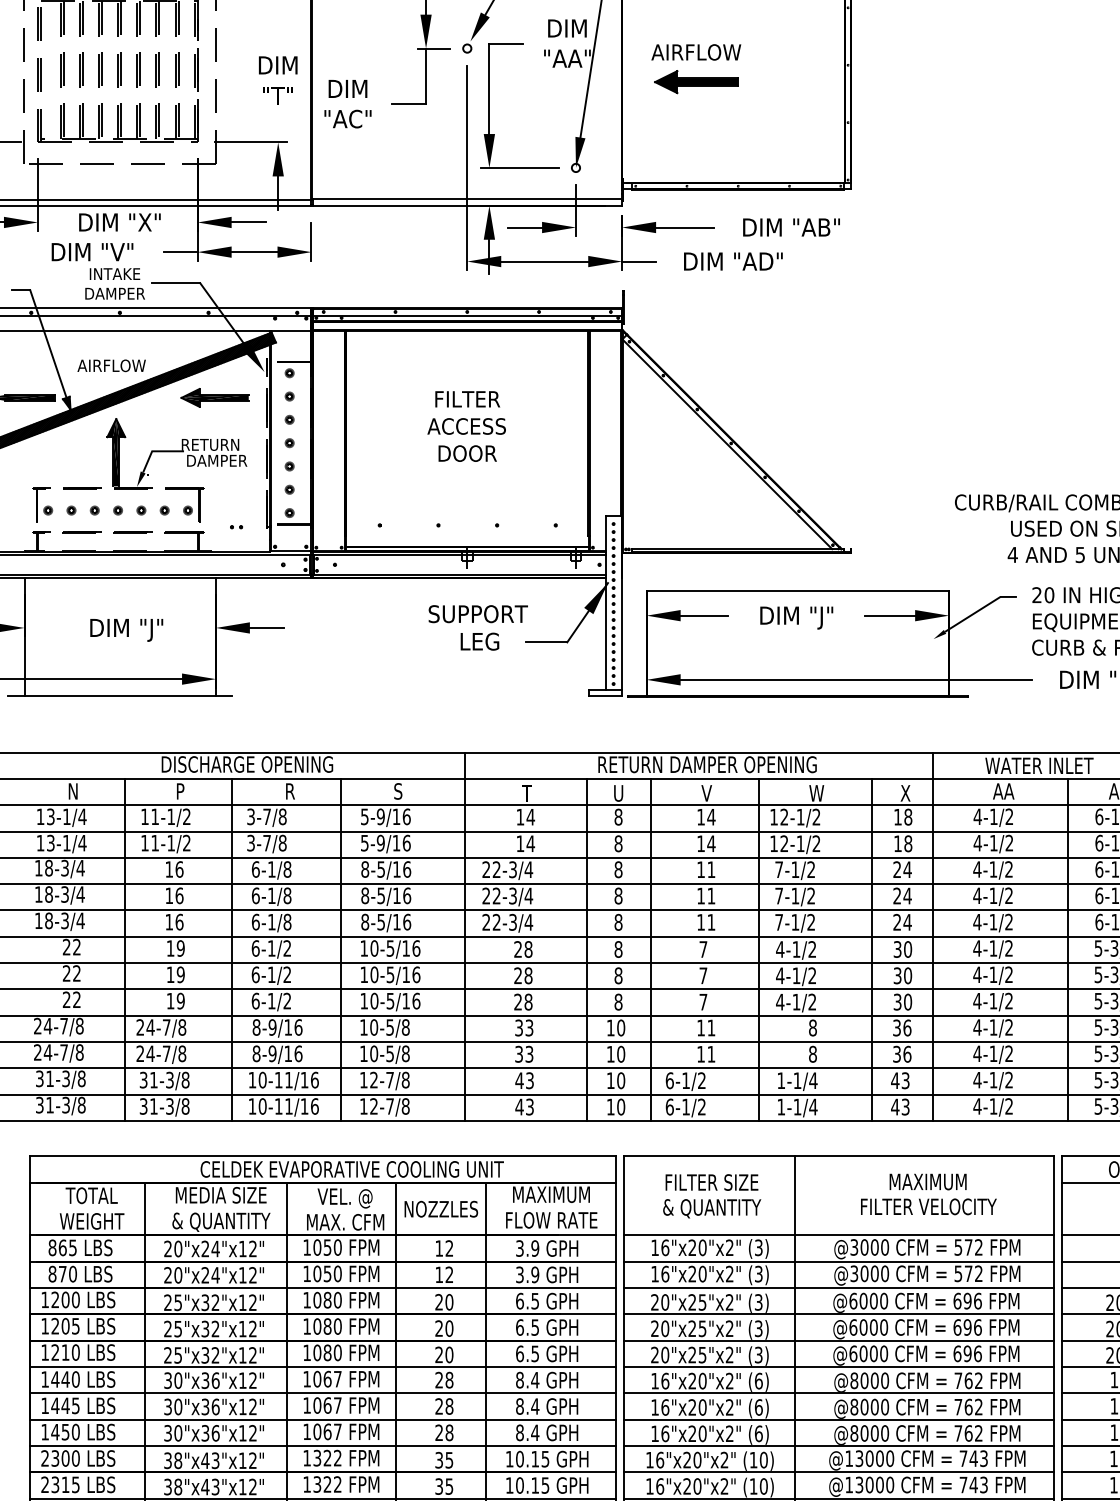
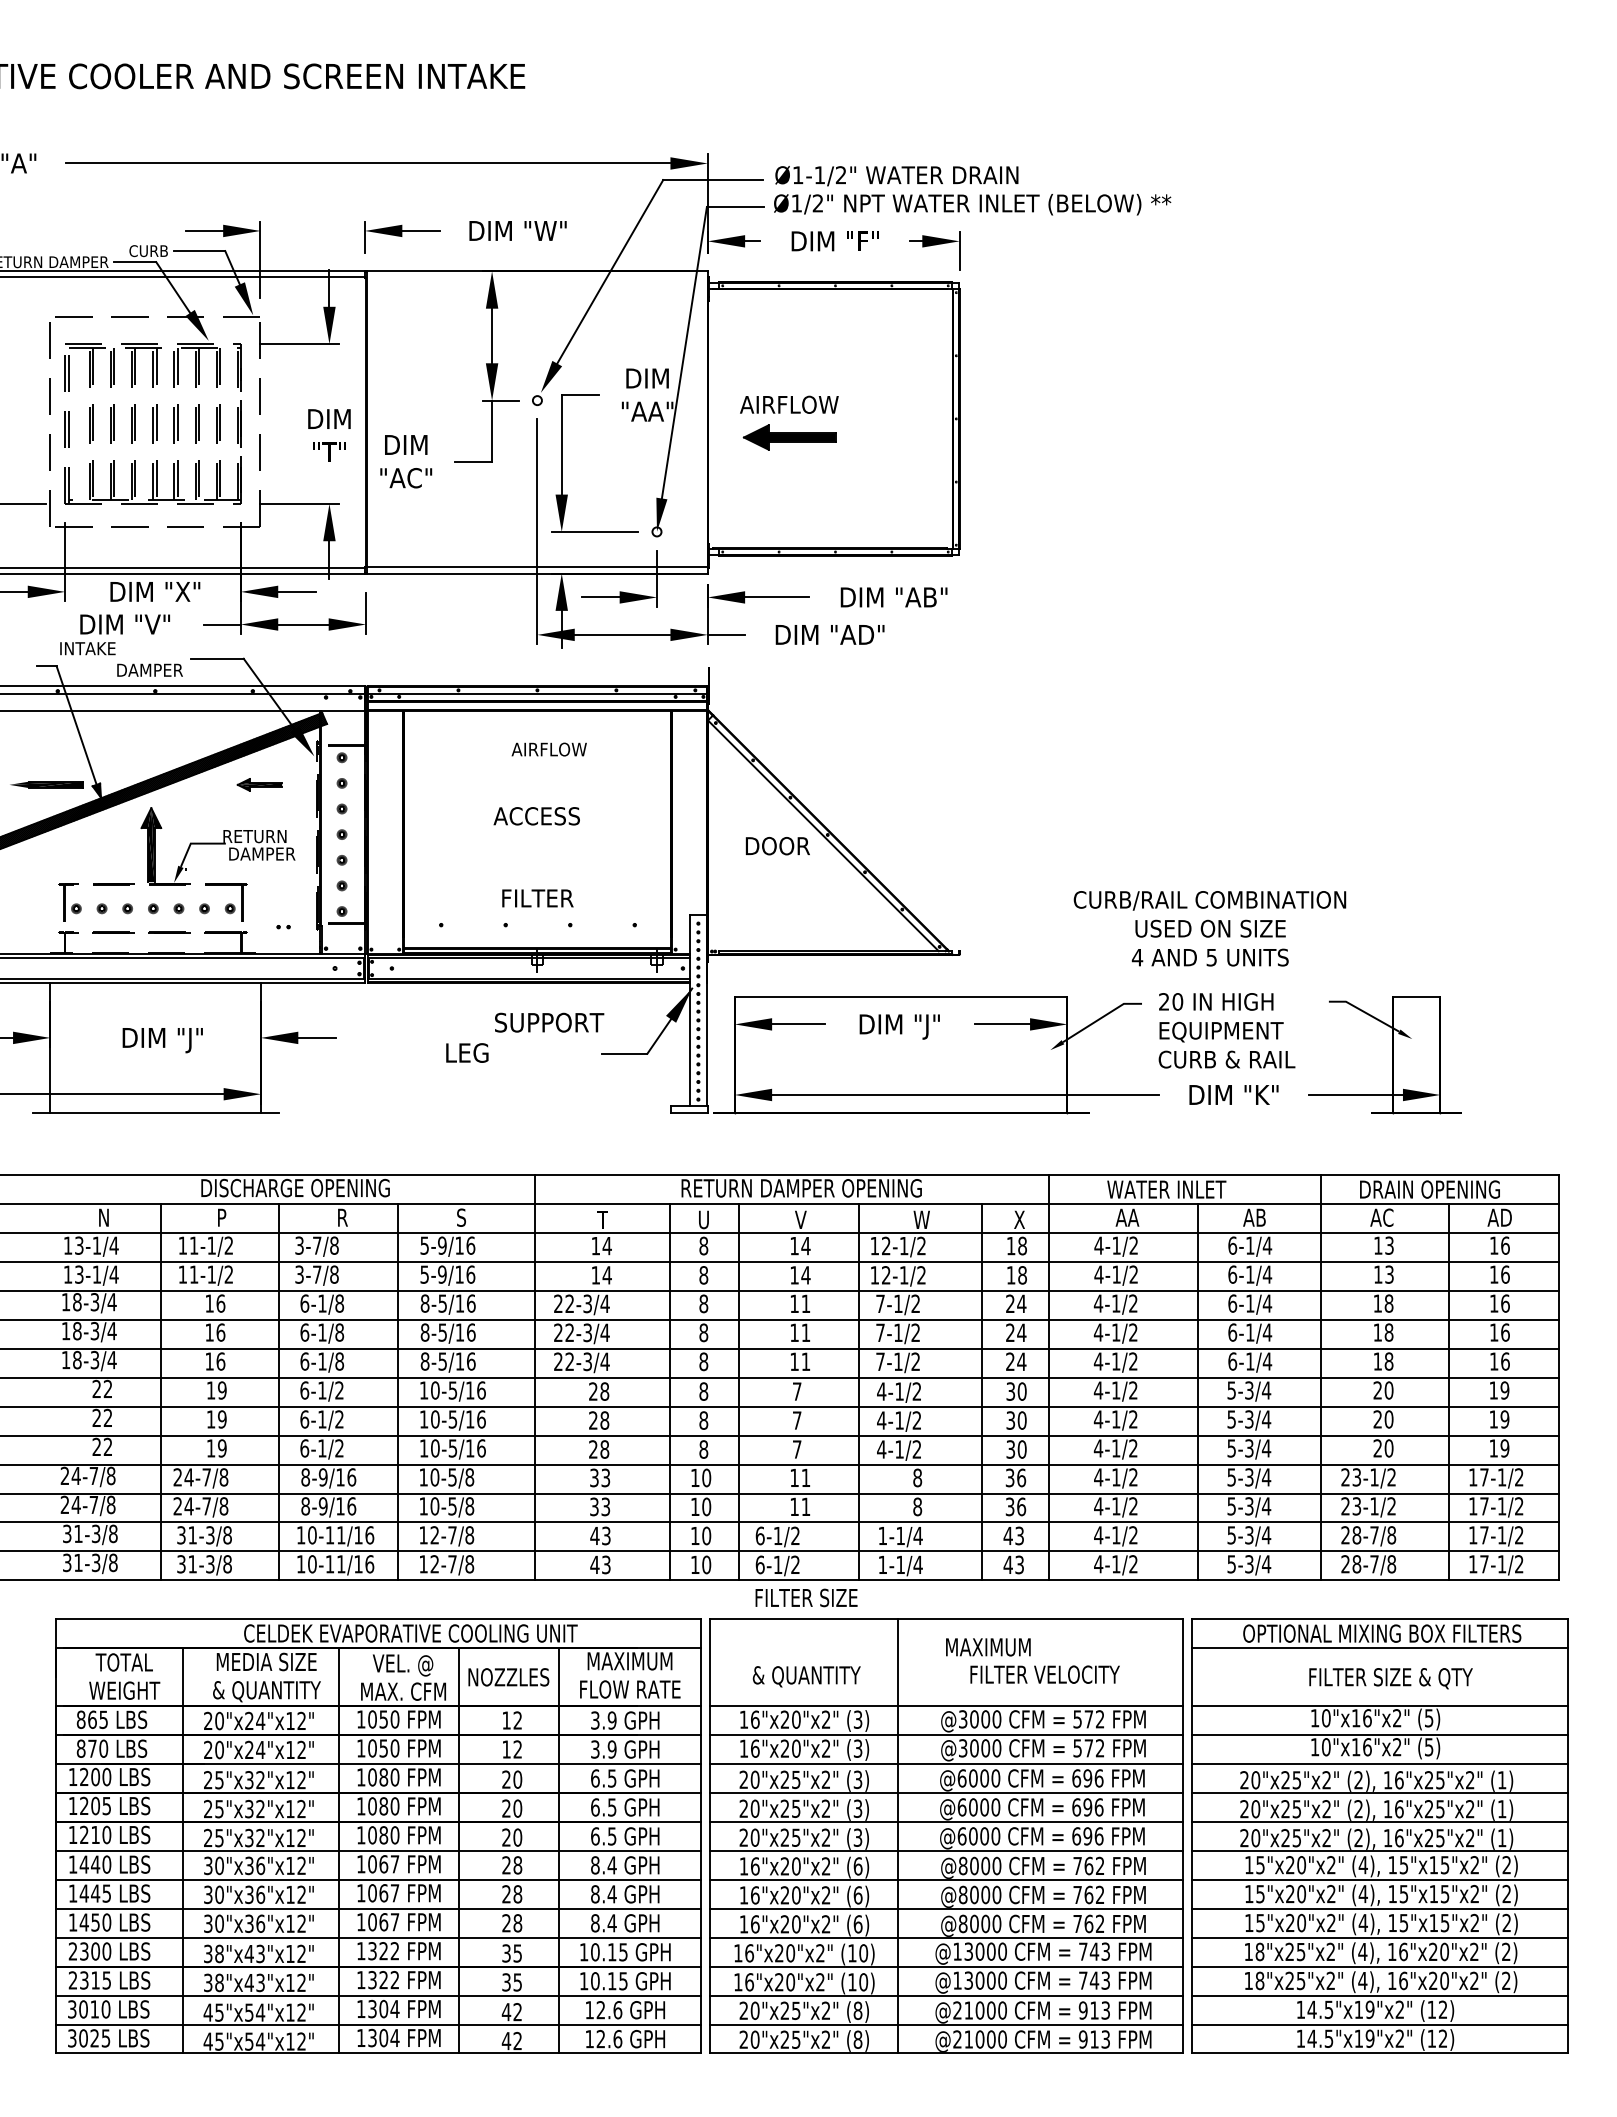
text: (114, 273) -> (87, 648), moved
text: (110, 365) -> (548, 749), moved
part: (214, 397) -> (259, 784), size x0.6
text: (467, 399) -> (537, 898), moved
text: (467, 453) -> (777, 846), moved
text: (480, 641) -> (467, 1052), moved
text: (711, 1182) -> (806, 1597), moved
text: (928, 1182) -> (988, 1647), moved

